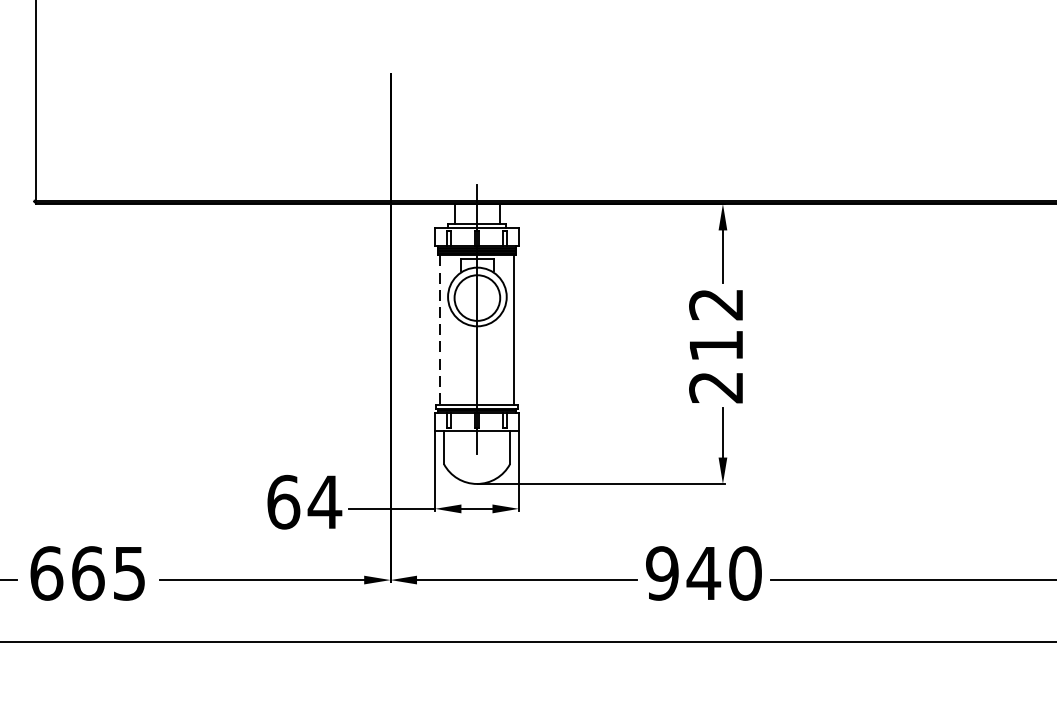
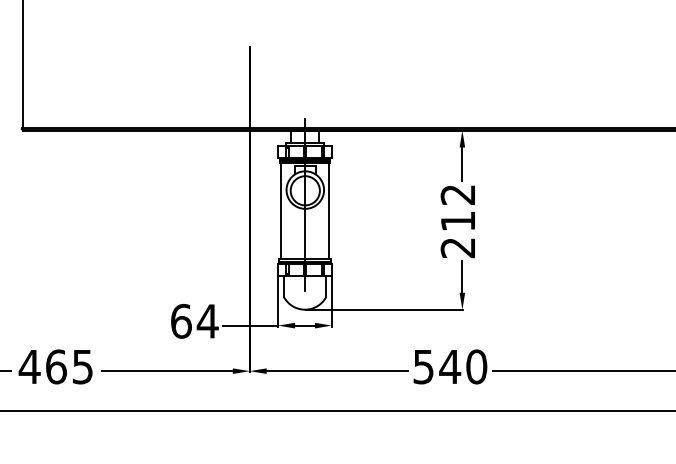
line: (440, 330) -> (281, 211), dashed -> solid
text: (46, 572) -> (29, 366), 665 -> 465
text: (662, 572) -> (423, 366), 940 -> 540

